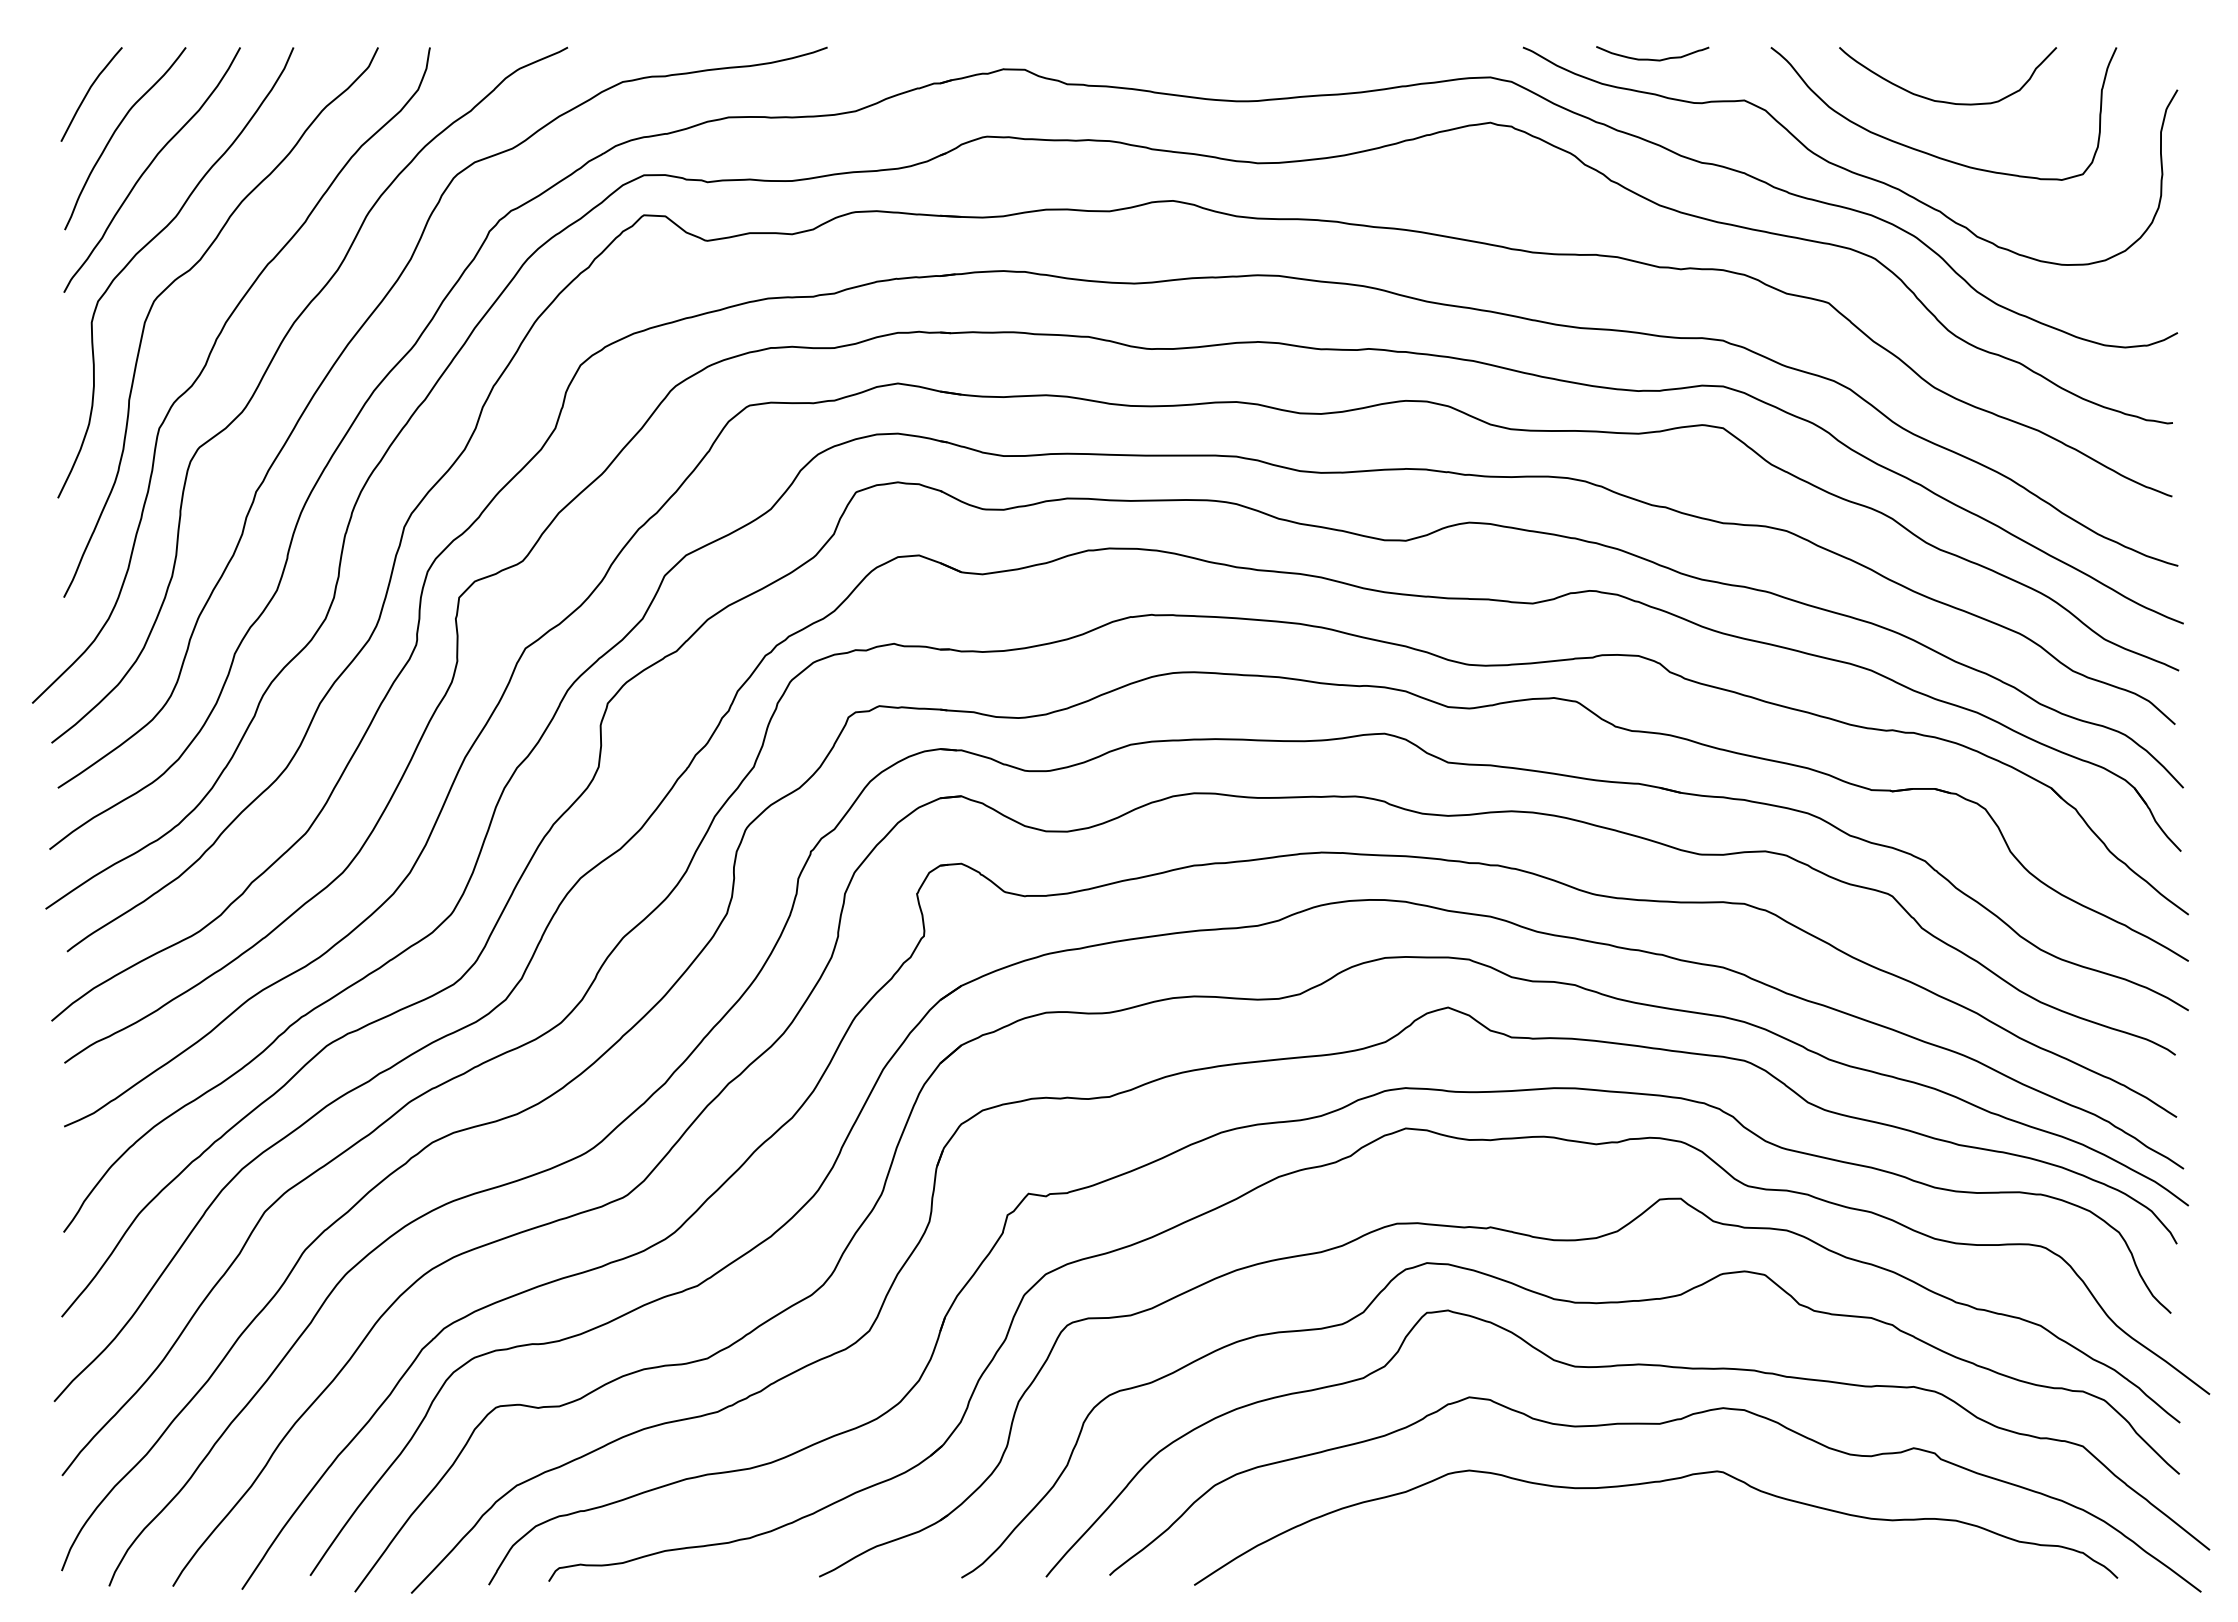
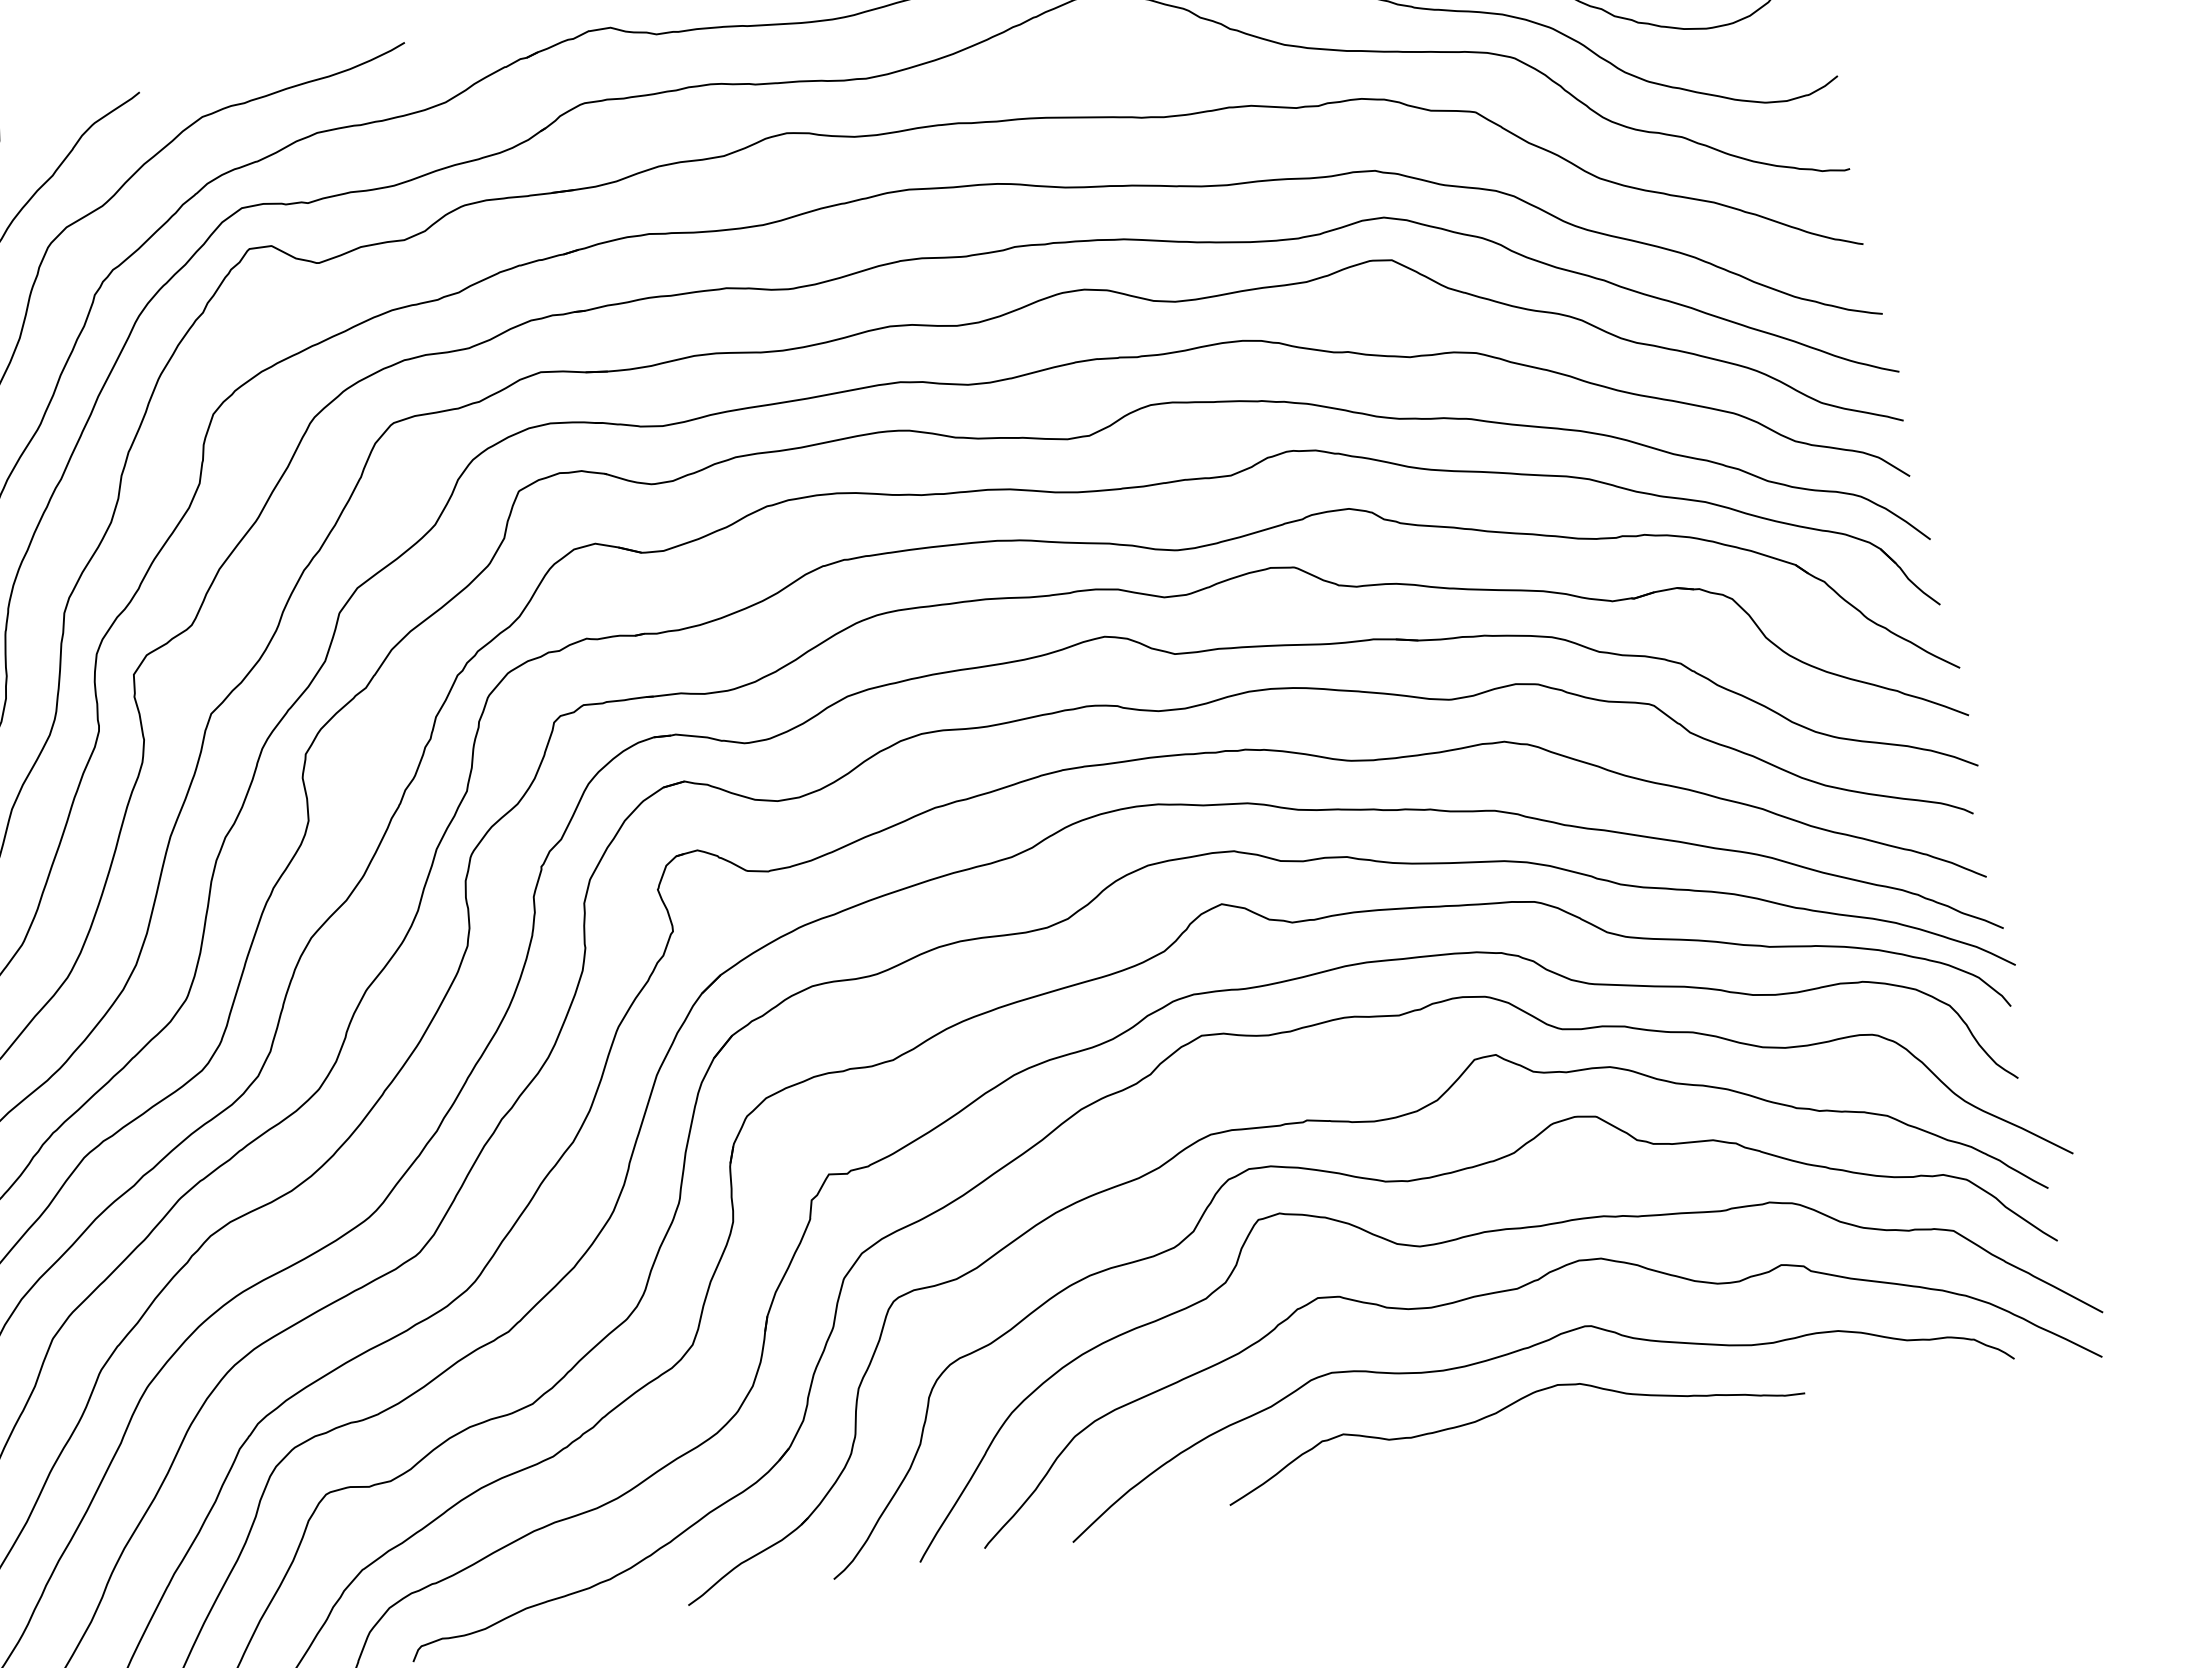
curve: (1627, 1535) -> (1505, 1408), added

